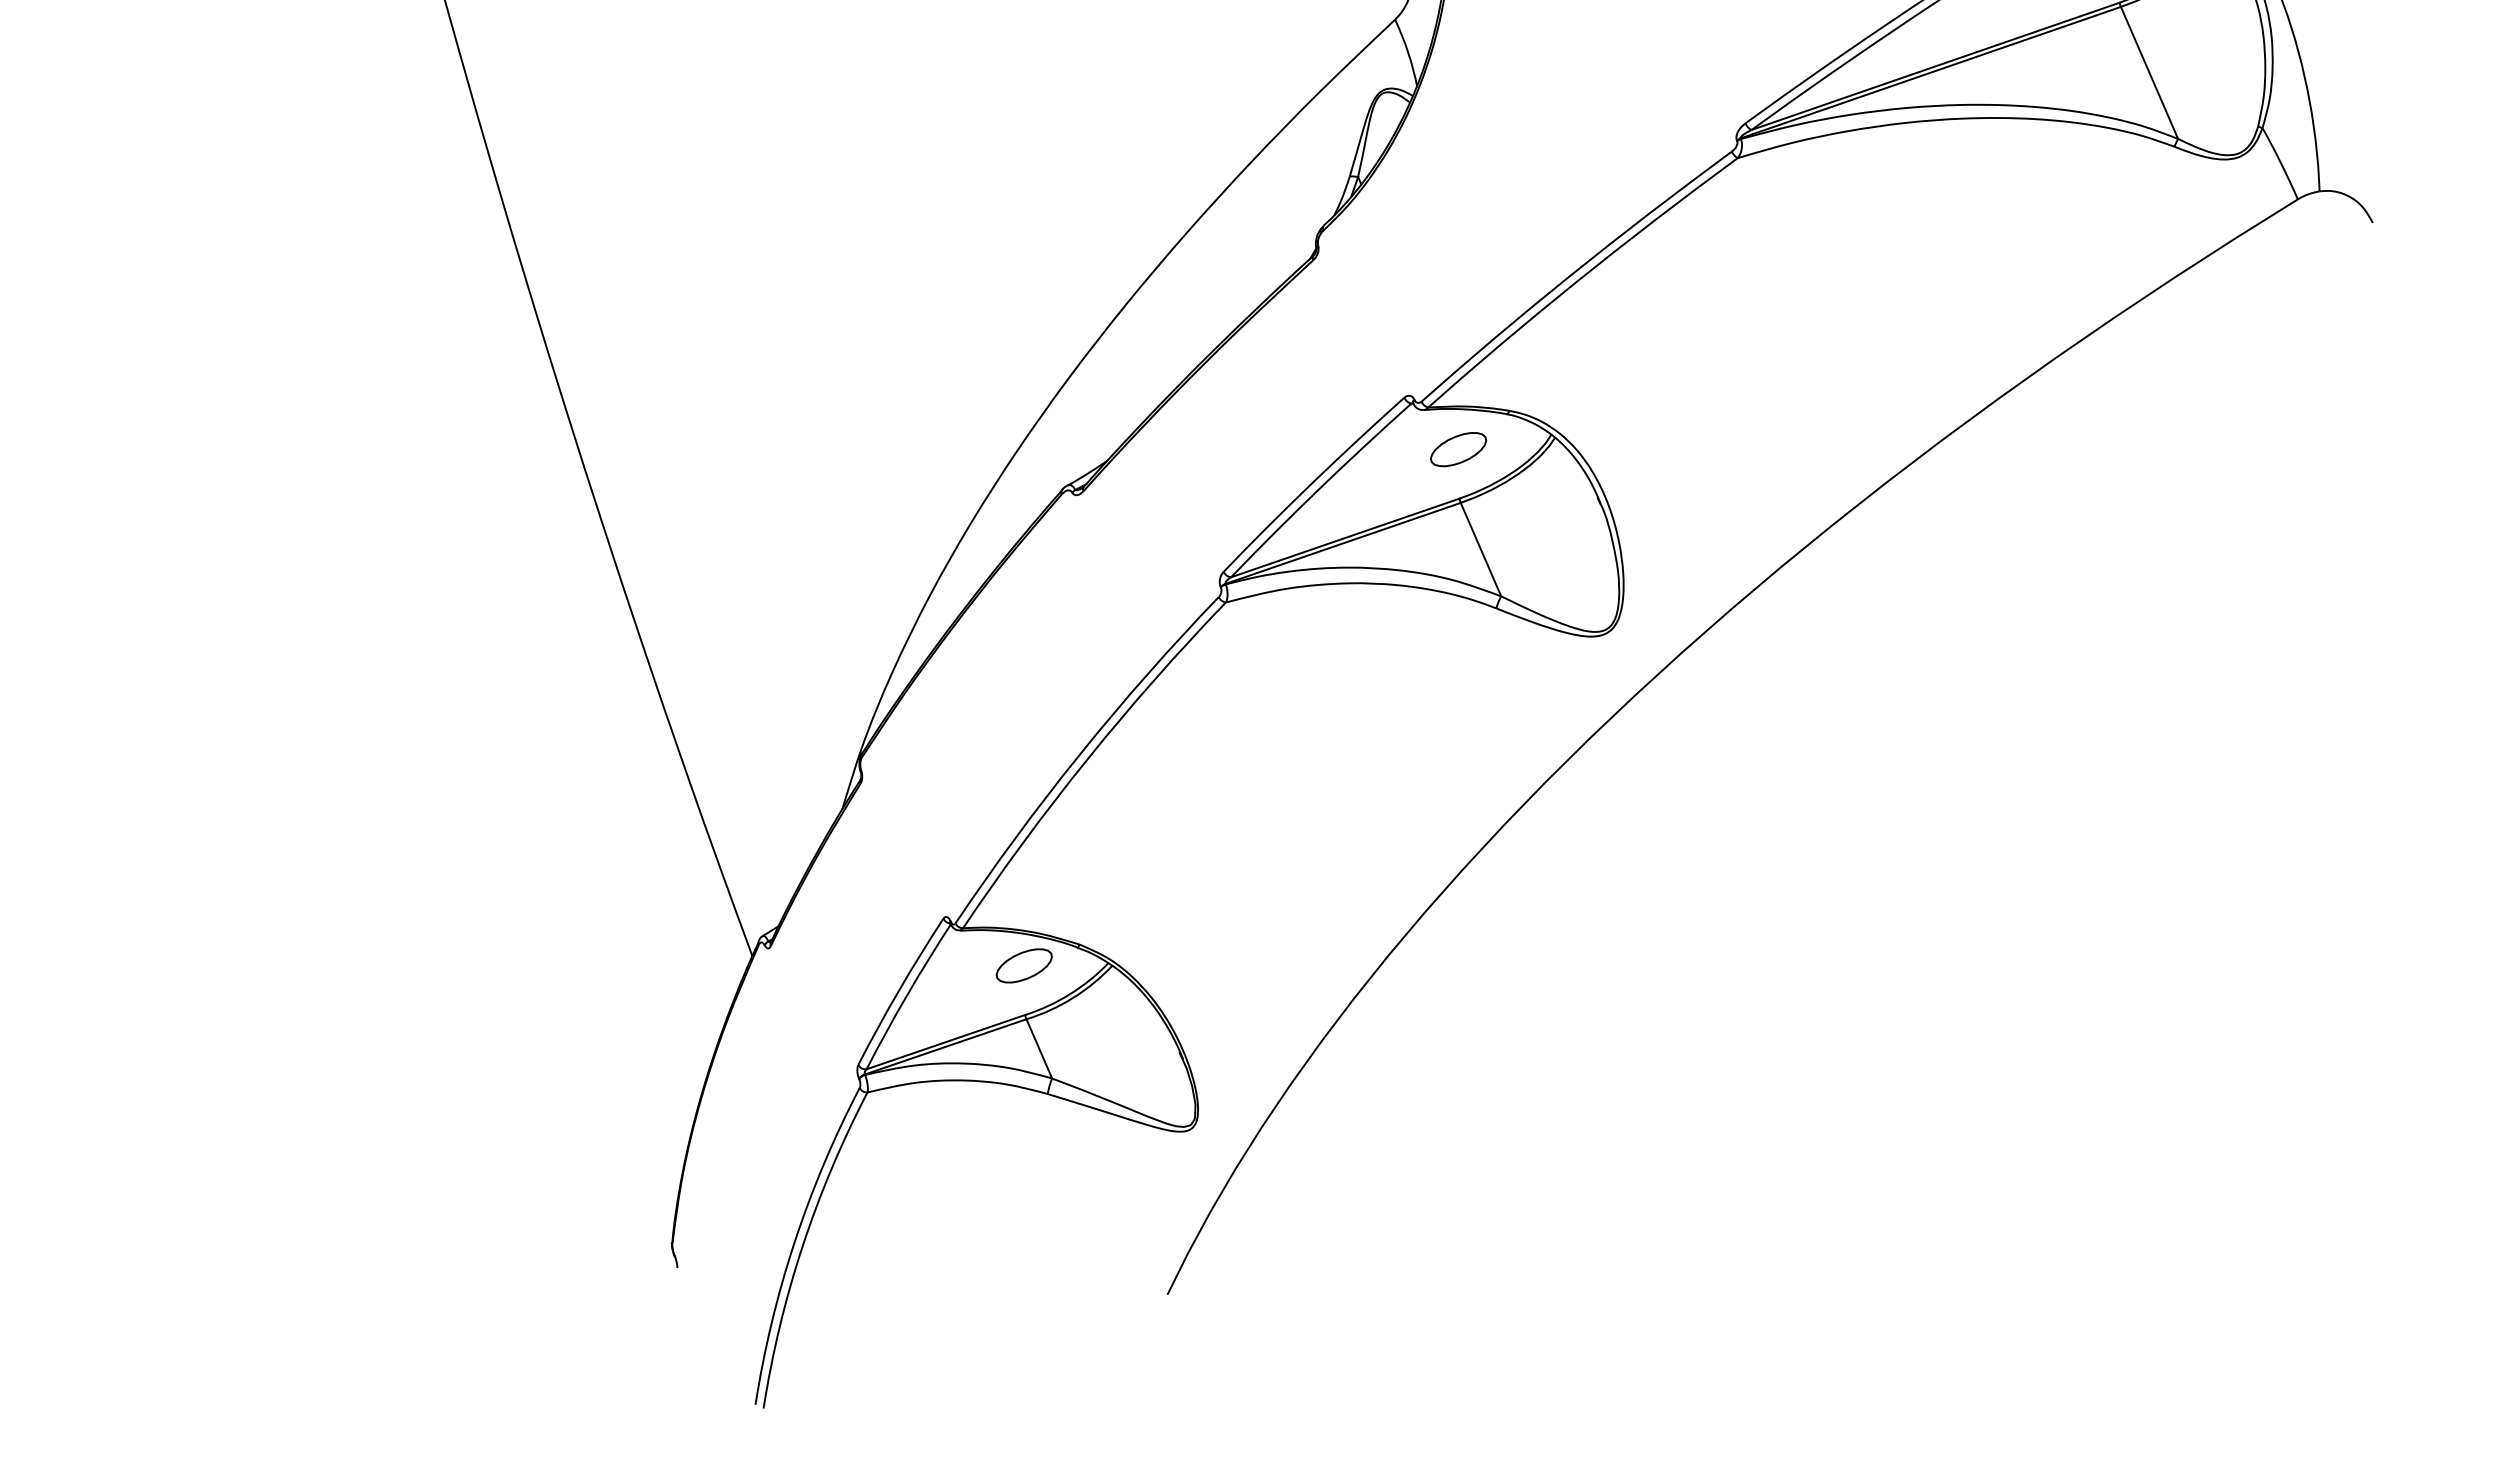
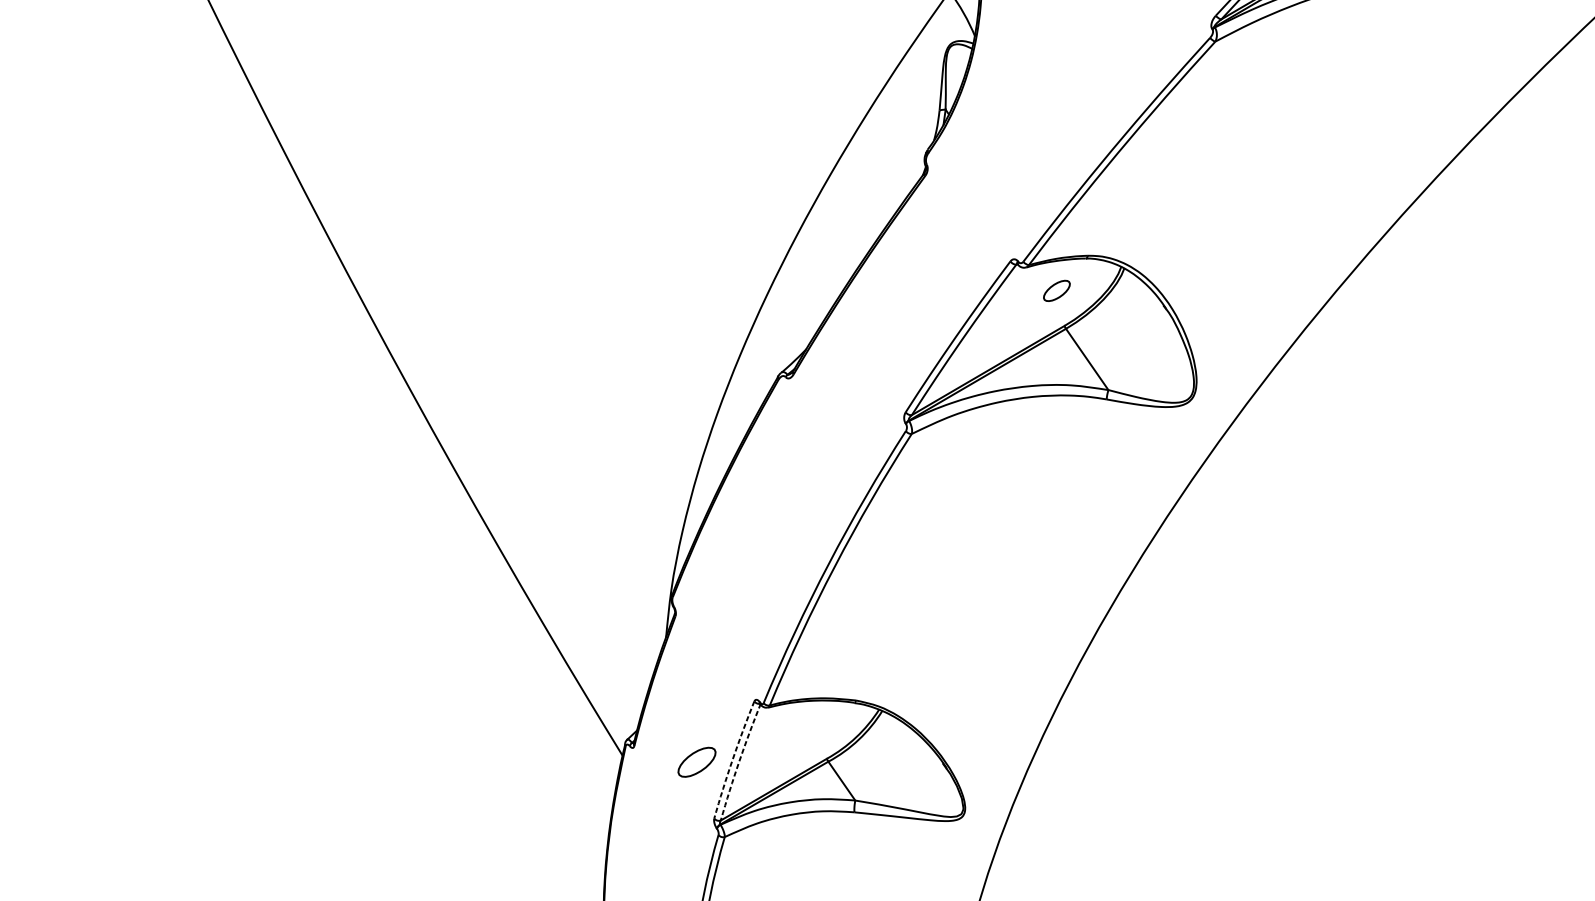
part: (1458, 449) -> (1056, 290), size x0.7
part: (1023, 965) -> (696, 762), moved
arc: (899, 990) -> (733, 759), solid -> dashed
arc: (907, 995) -> (739, 761), solid -> dashed

